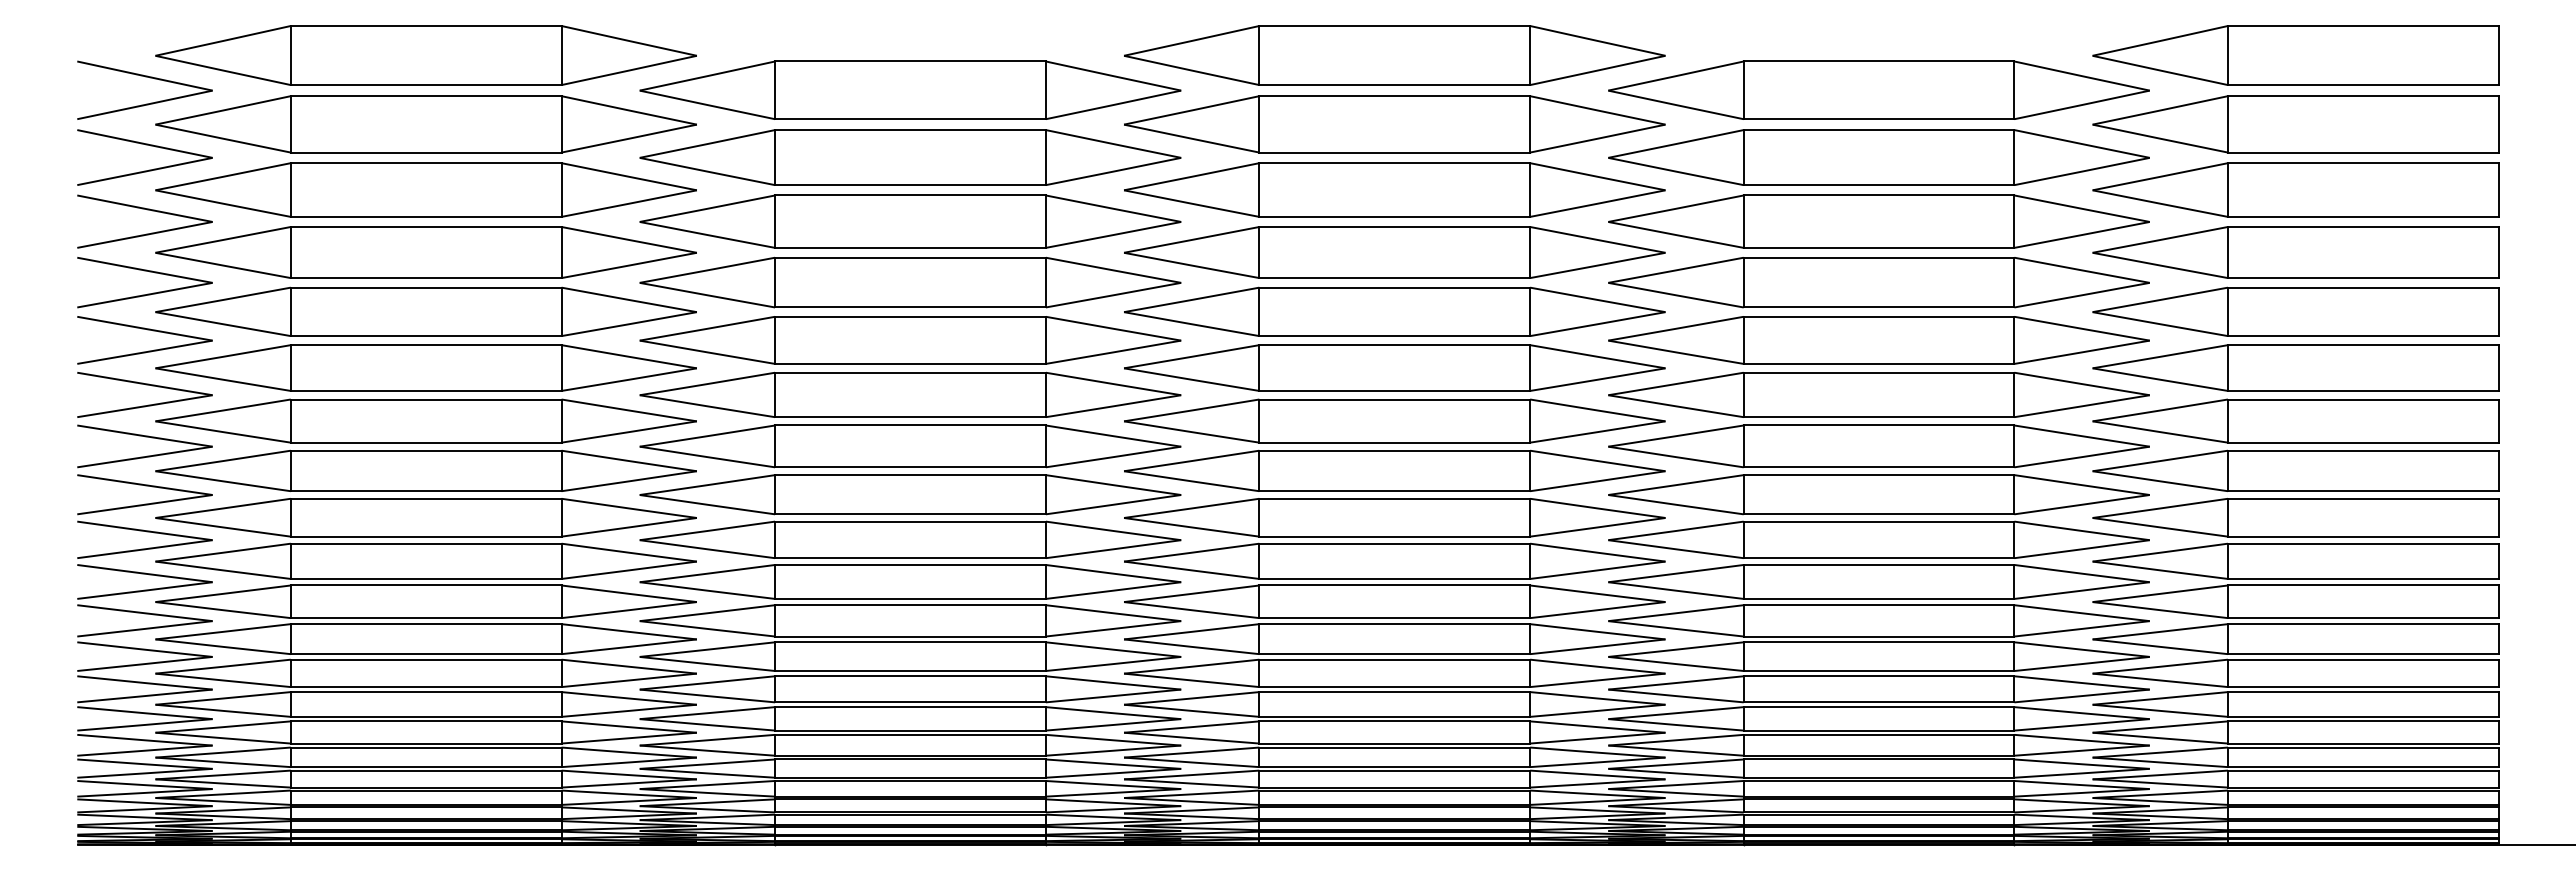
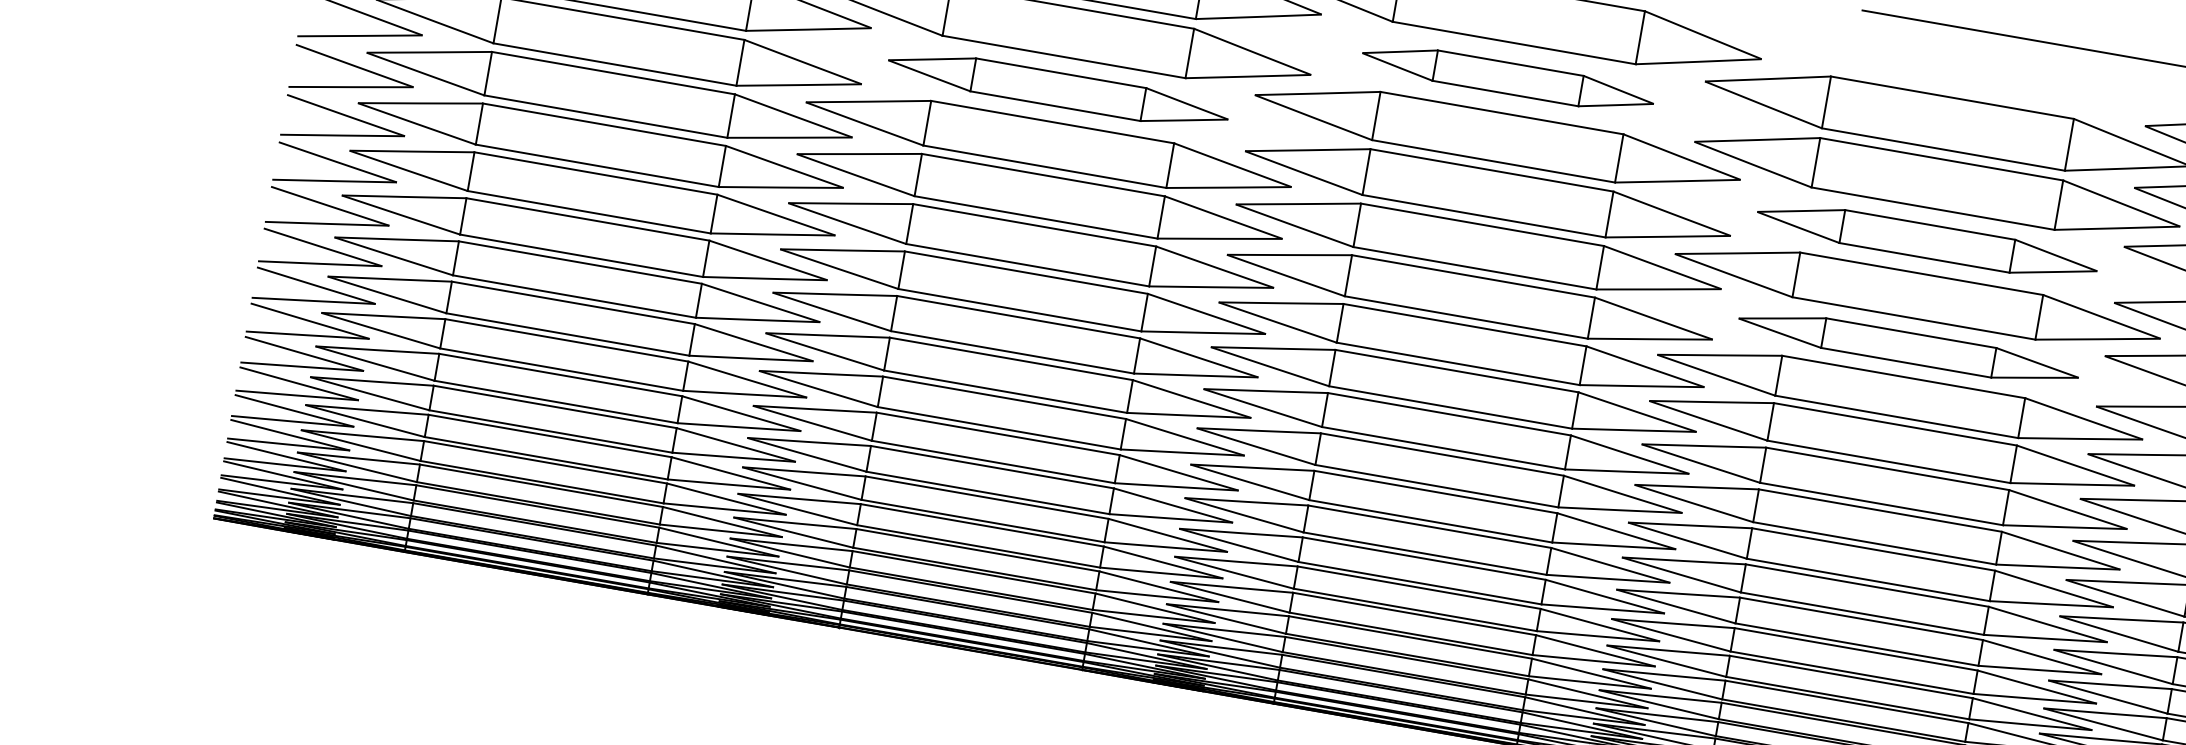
part: (1394, 124) -> (1507, 78), size x0.6
part: (910, 221) -> (1058, 89), size x0.7
part: (1878, 221) -> (1926, 241), size x0.7
part: (1878, 340) -> (1908, 347), size x0.7

